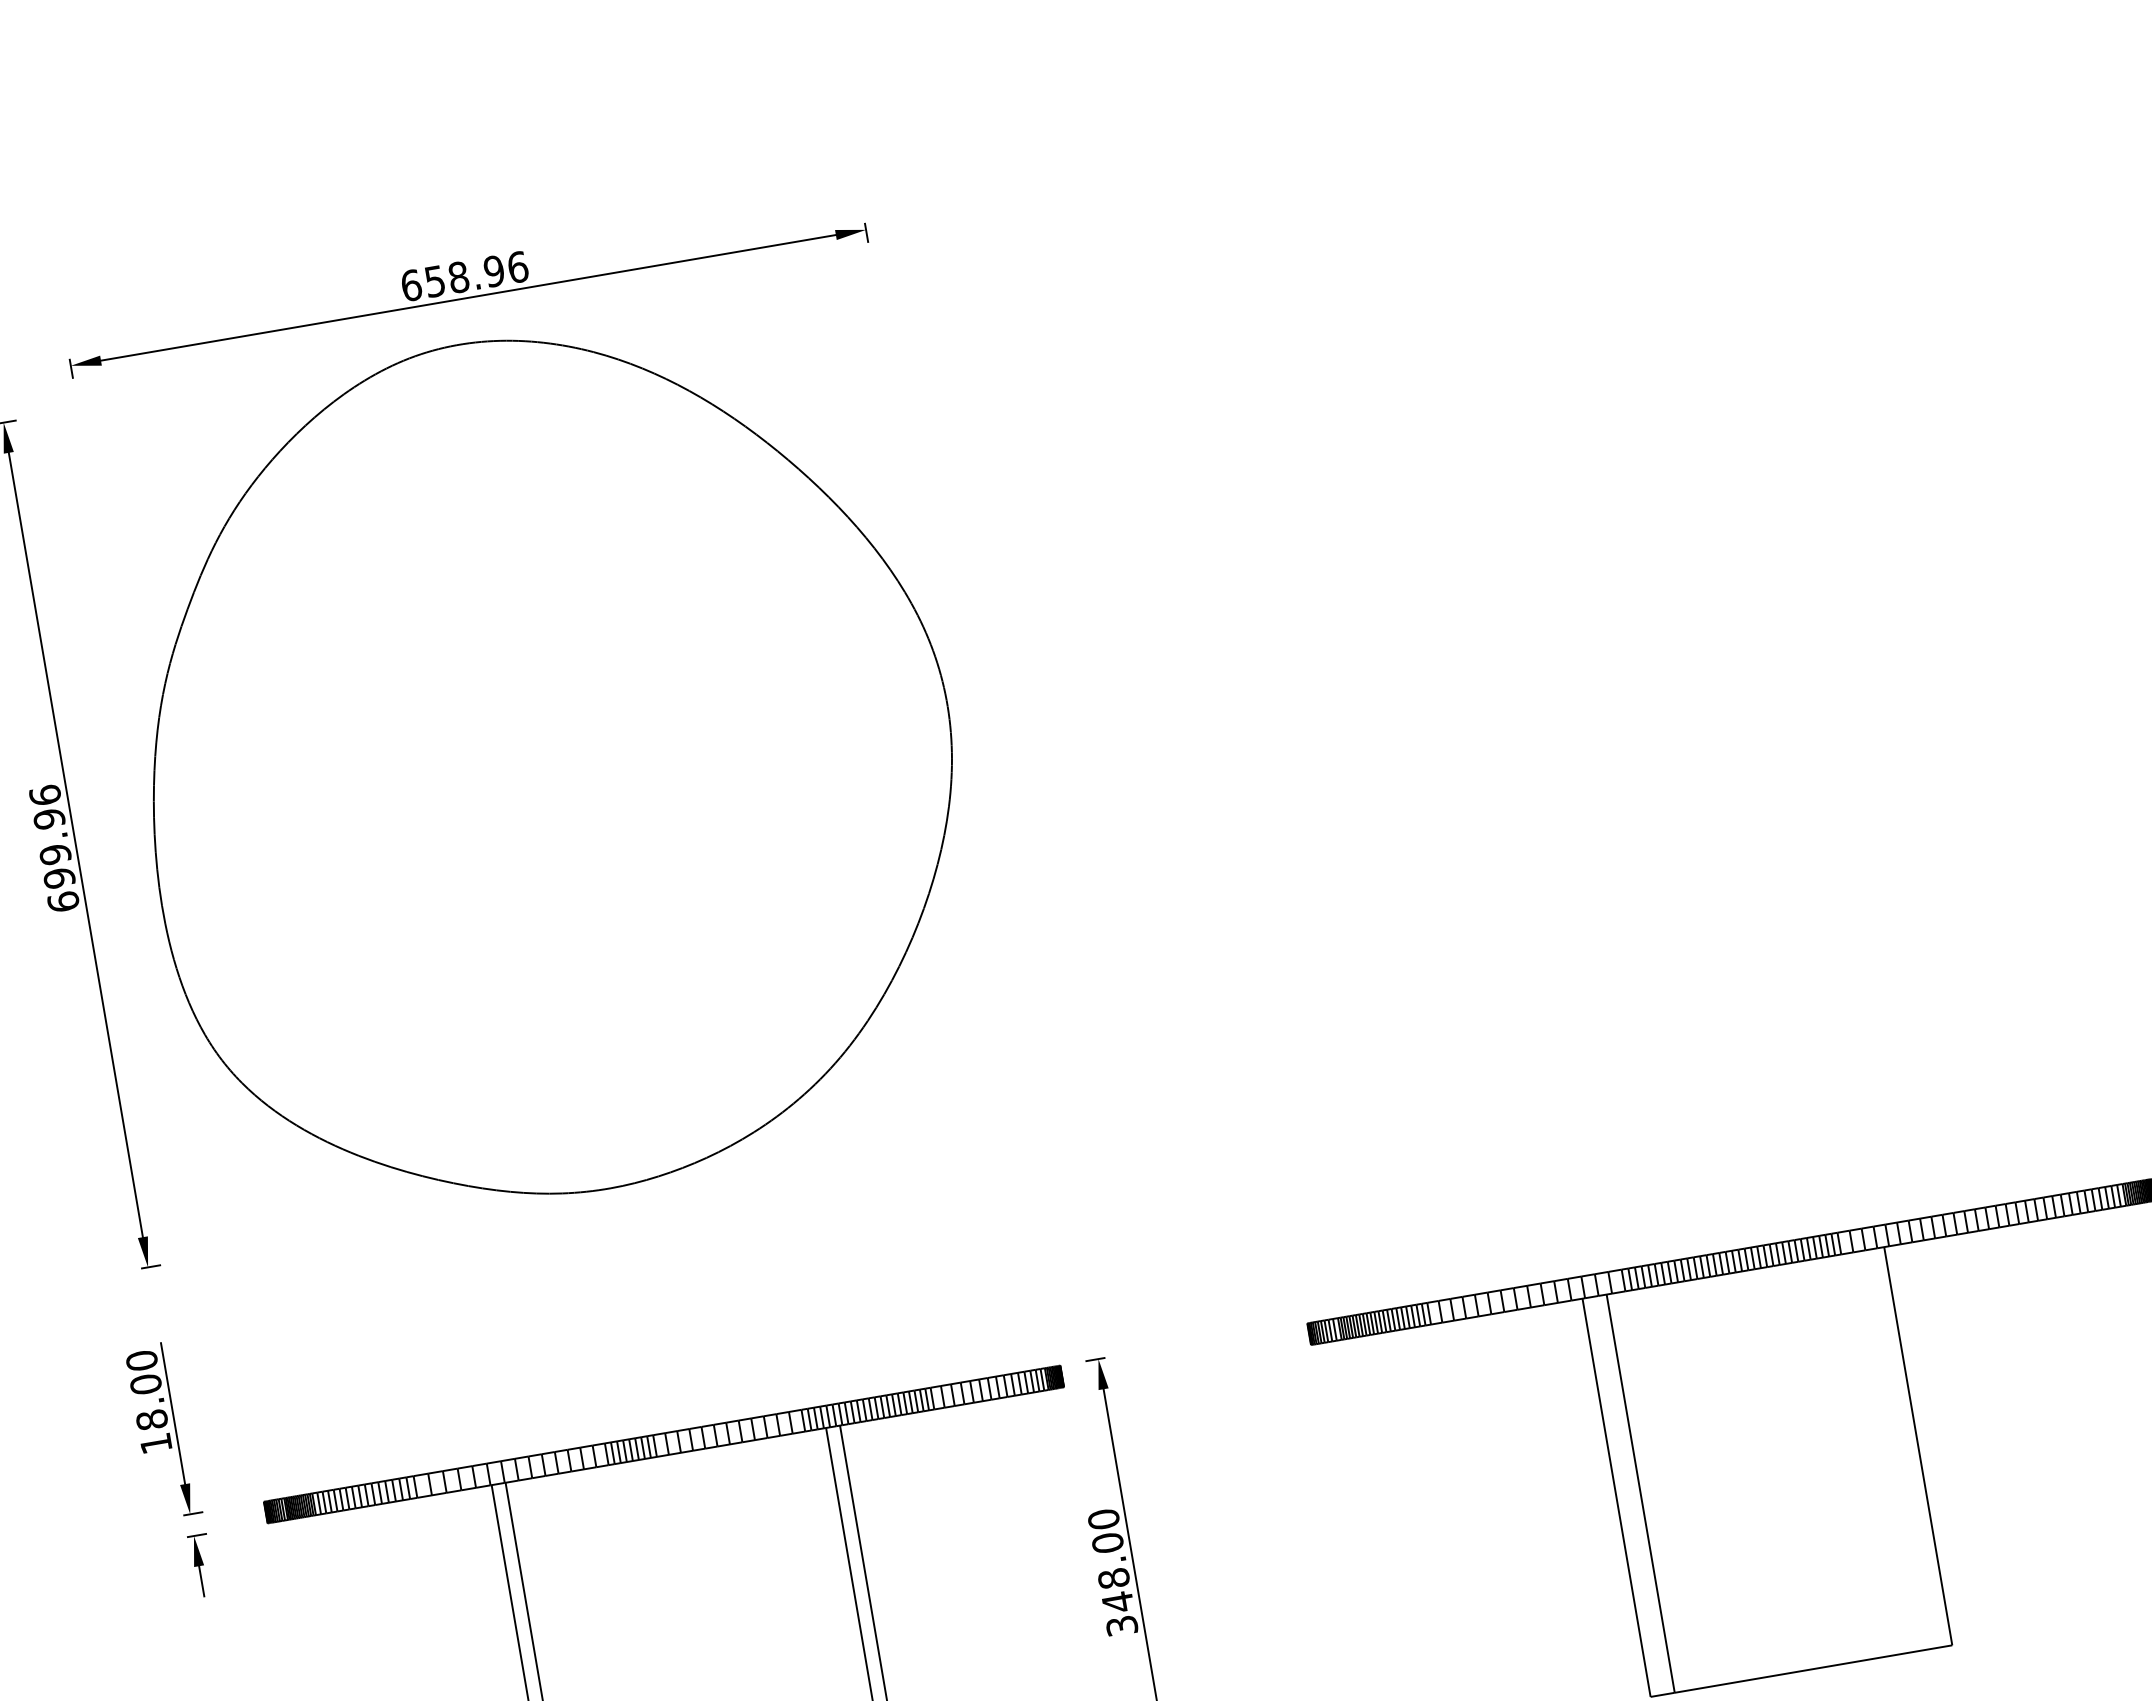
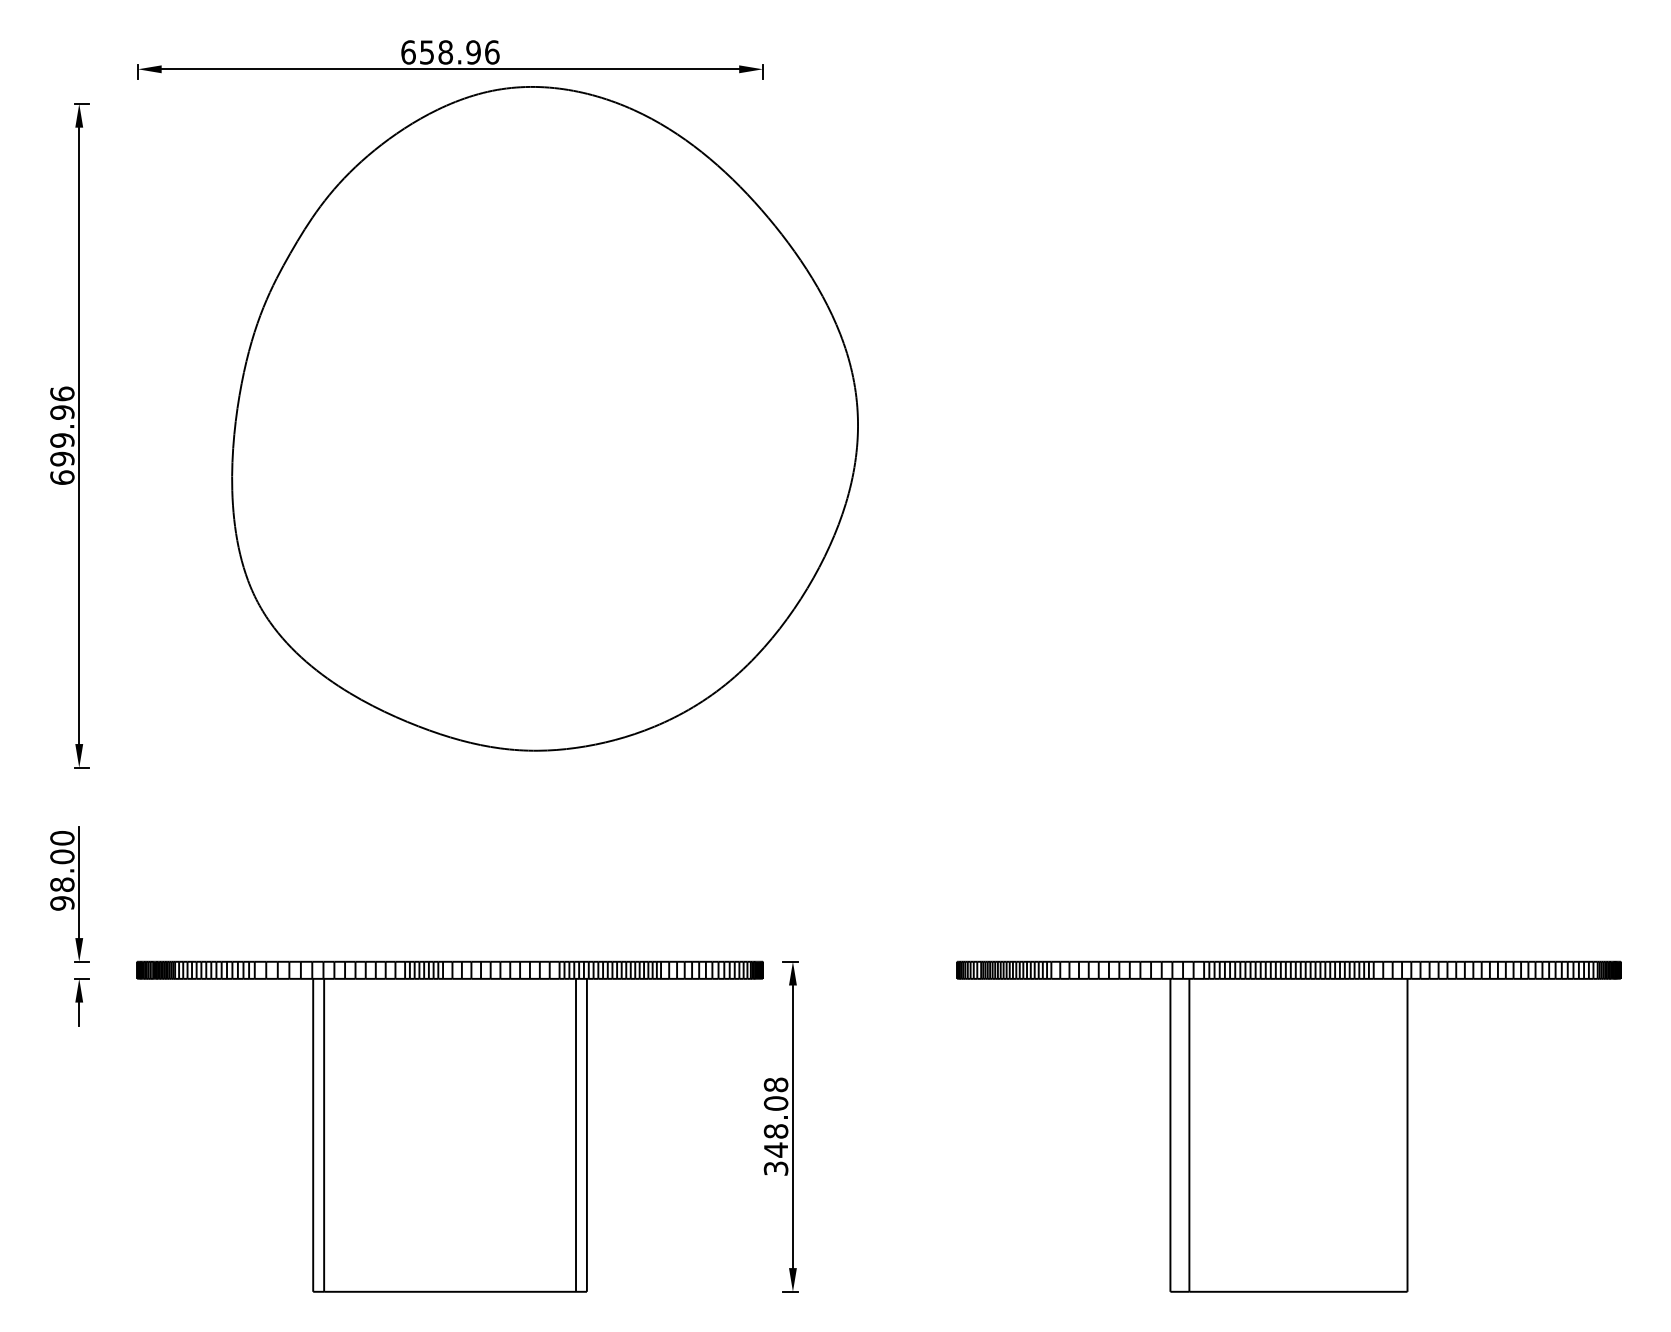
part: (546, 764) -> (544, 418), moved
text: (156, 1443) -> (62, 903), 18.00 -> 98.00
text: (1102, 1519) -> (775, 1084), 348.00 -> 348.08

